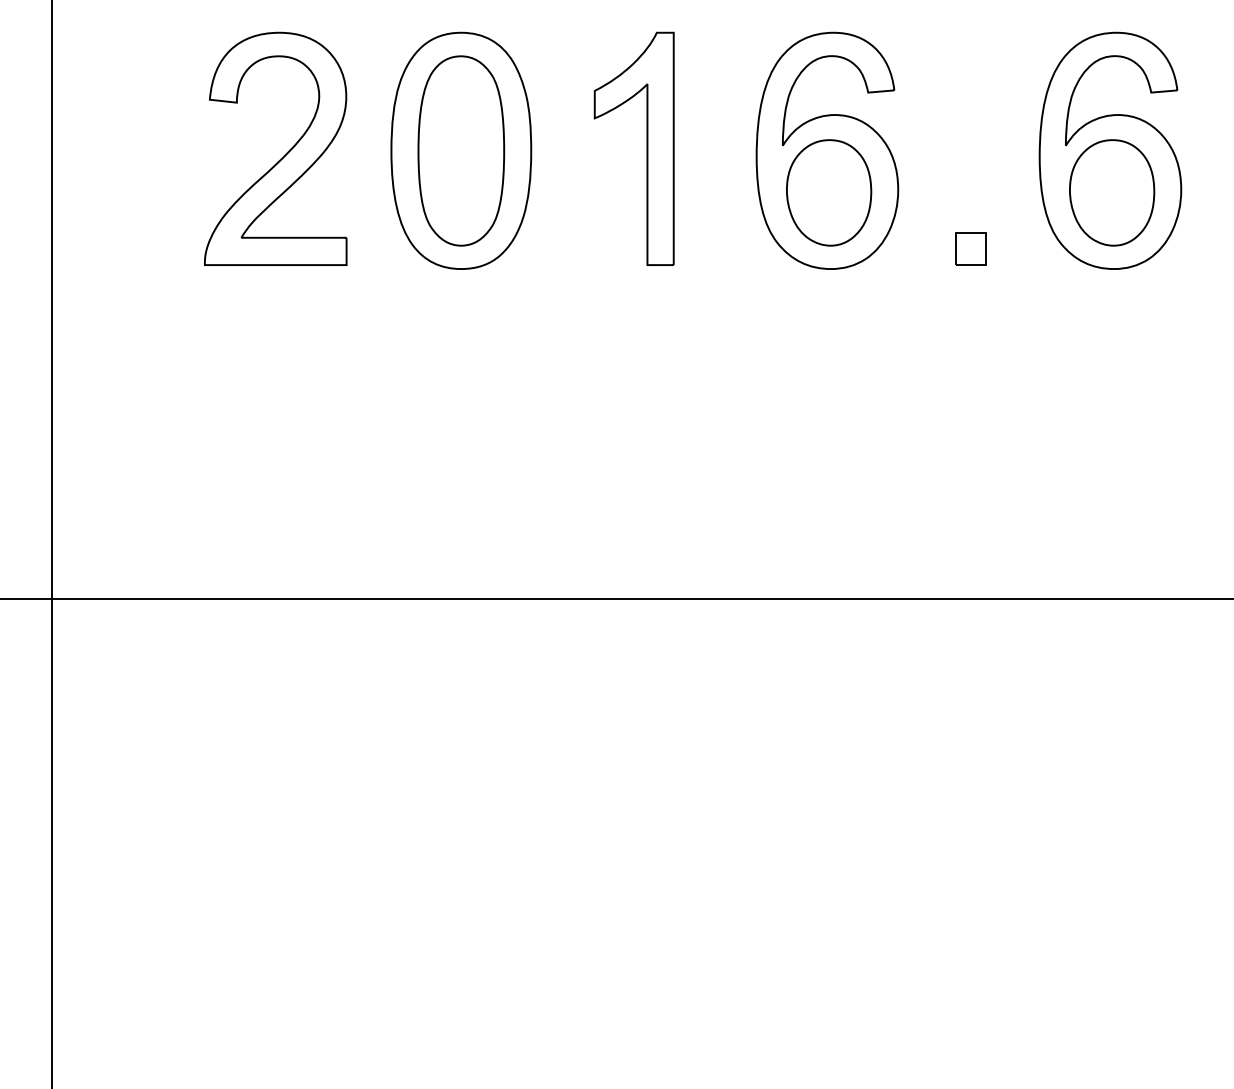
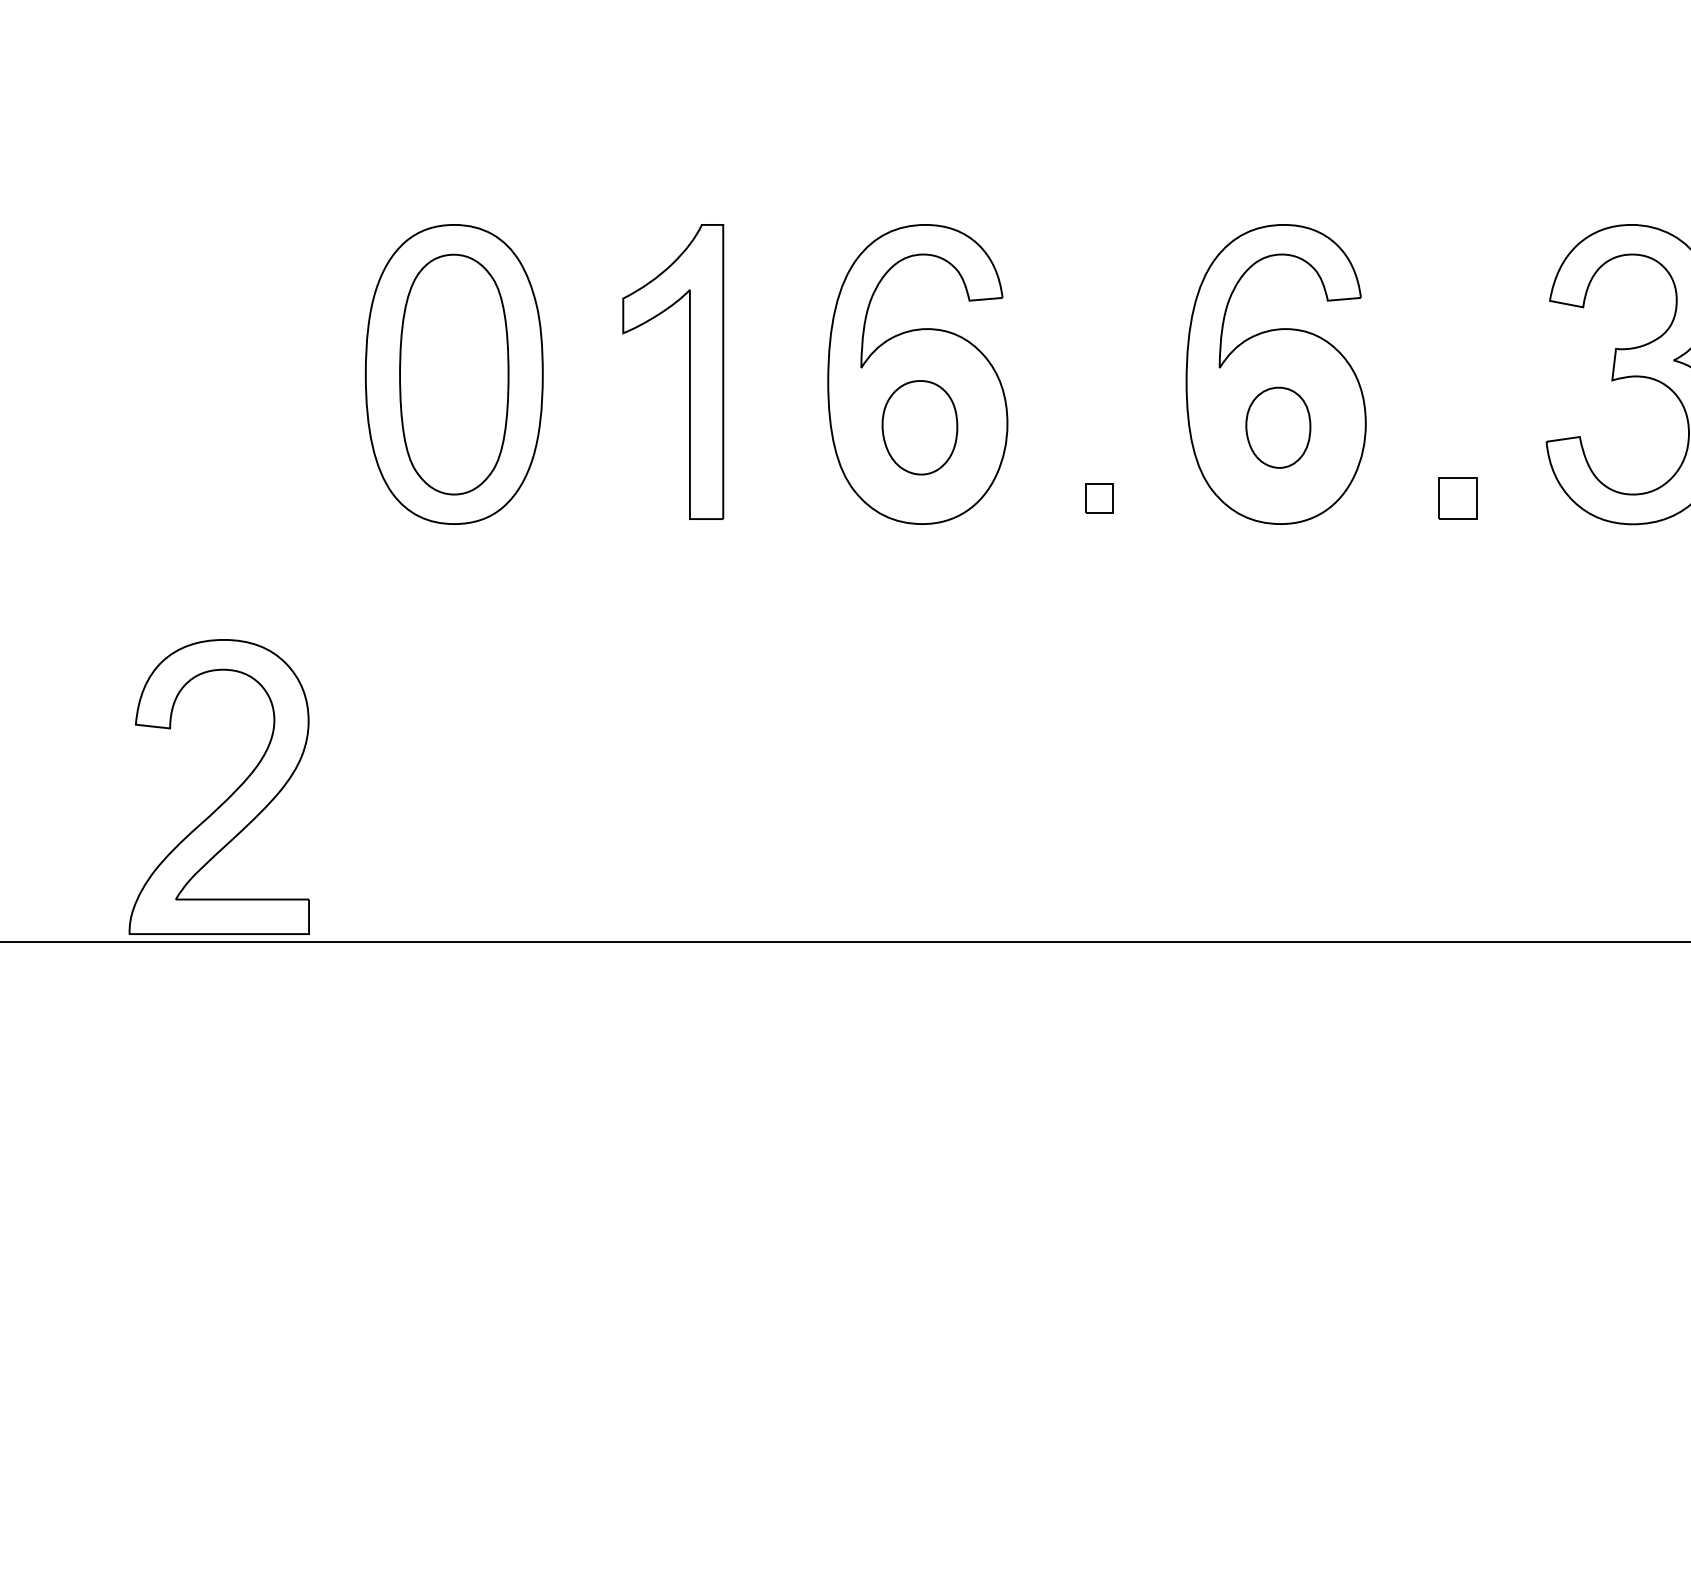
part: (284, 154) -> (230, 794), moved
part: (828, 192) -> (919, 427), size x0.7
part: (1112, 192) -> (1278, 427), size x0.6
part: (970, 248) -> (1098, 498), size x0.7

